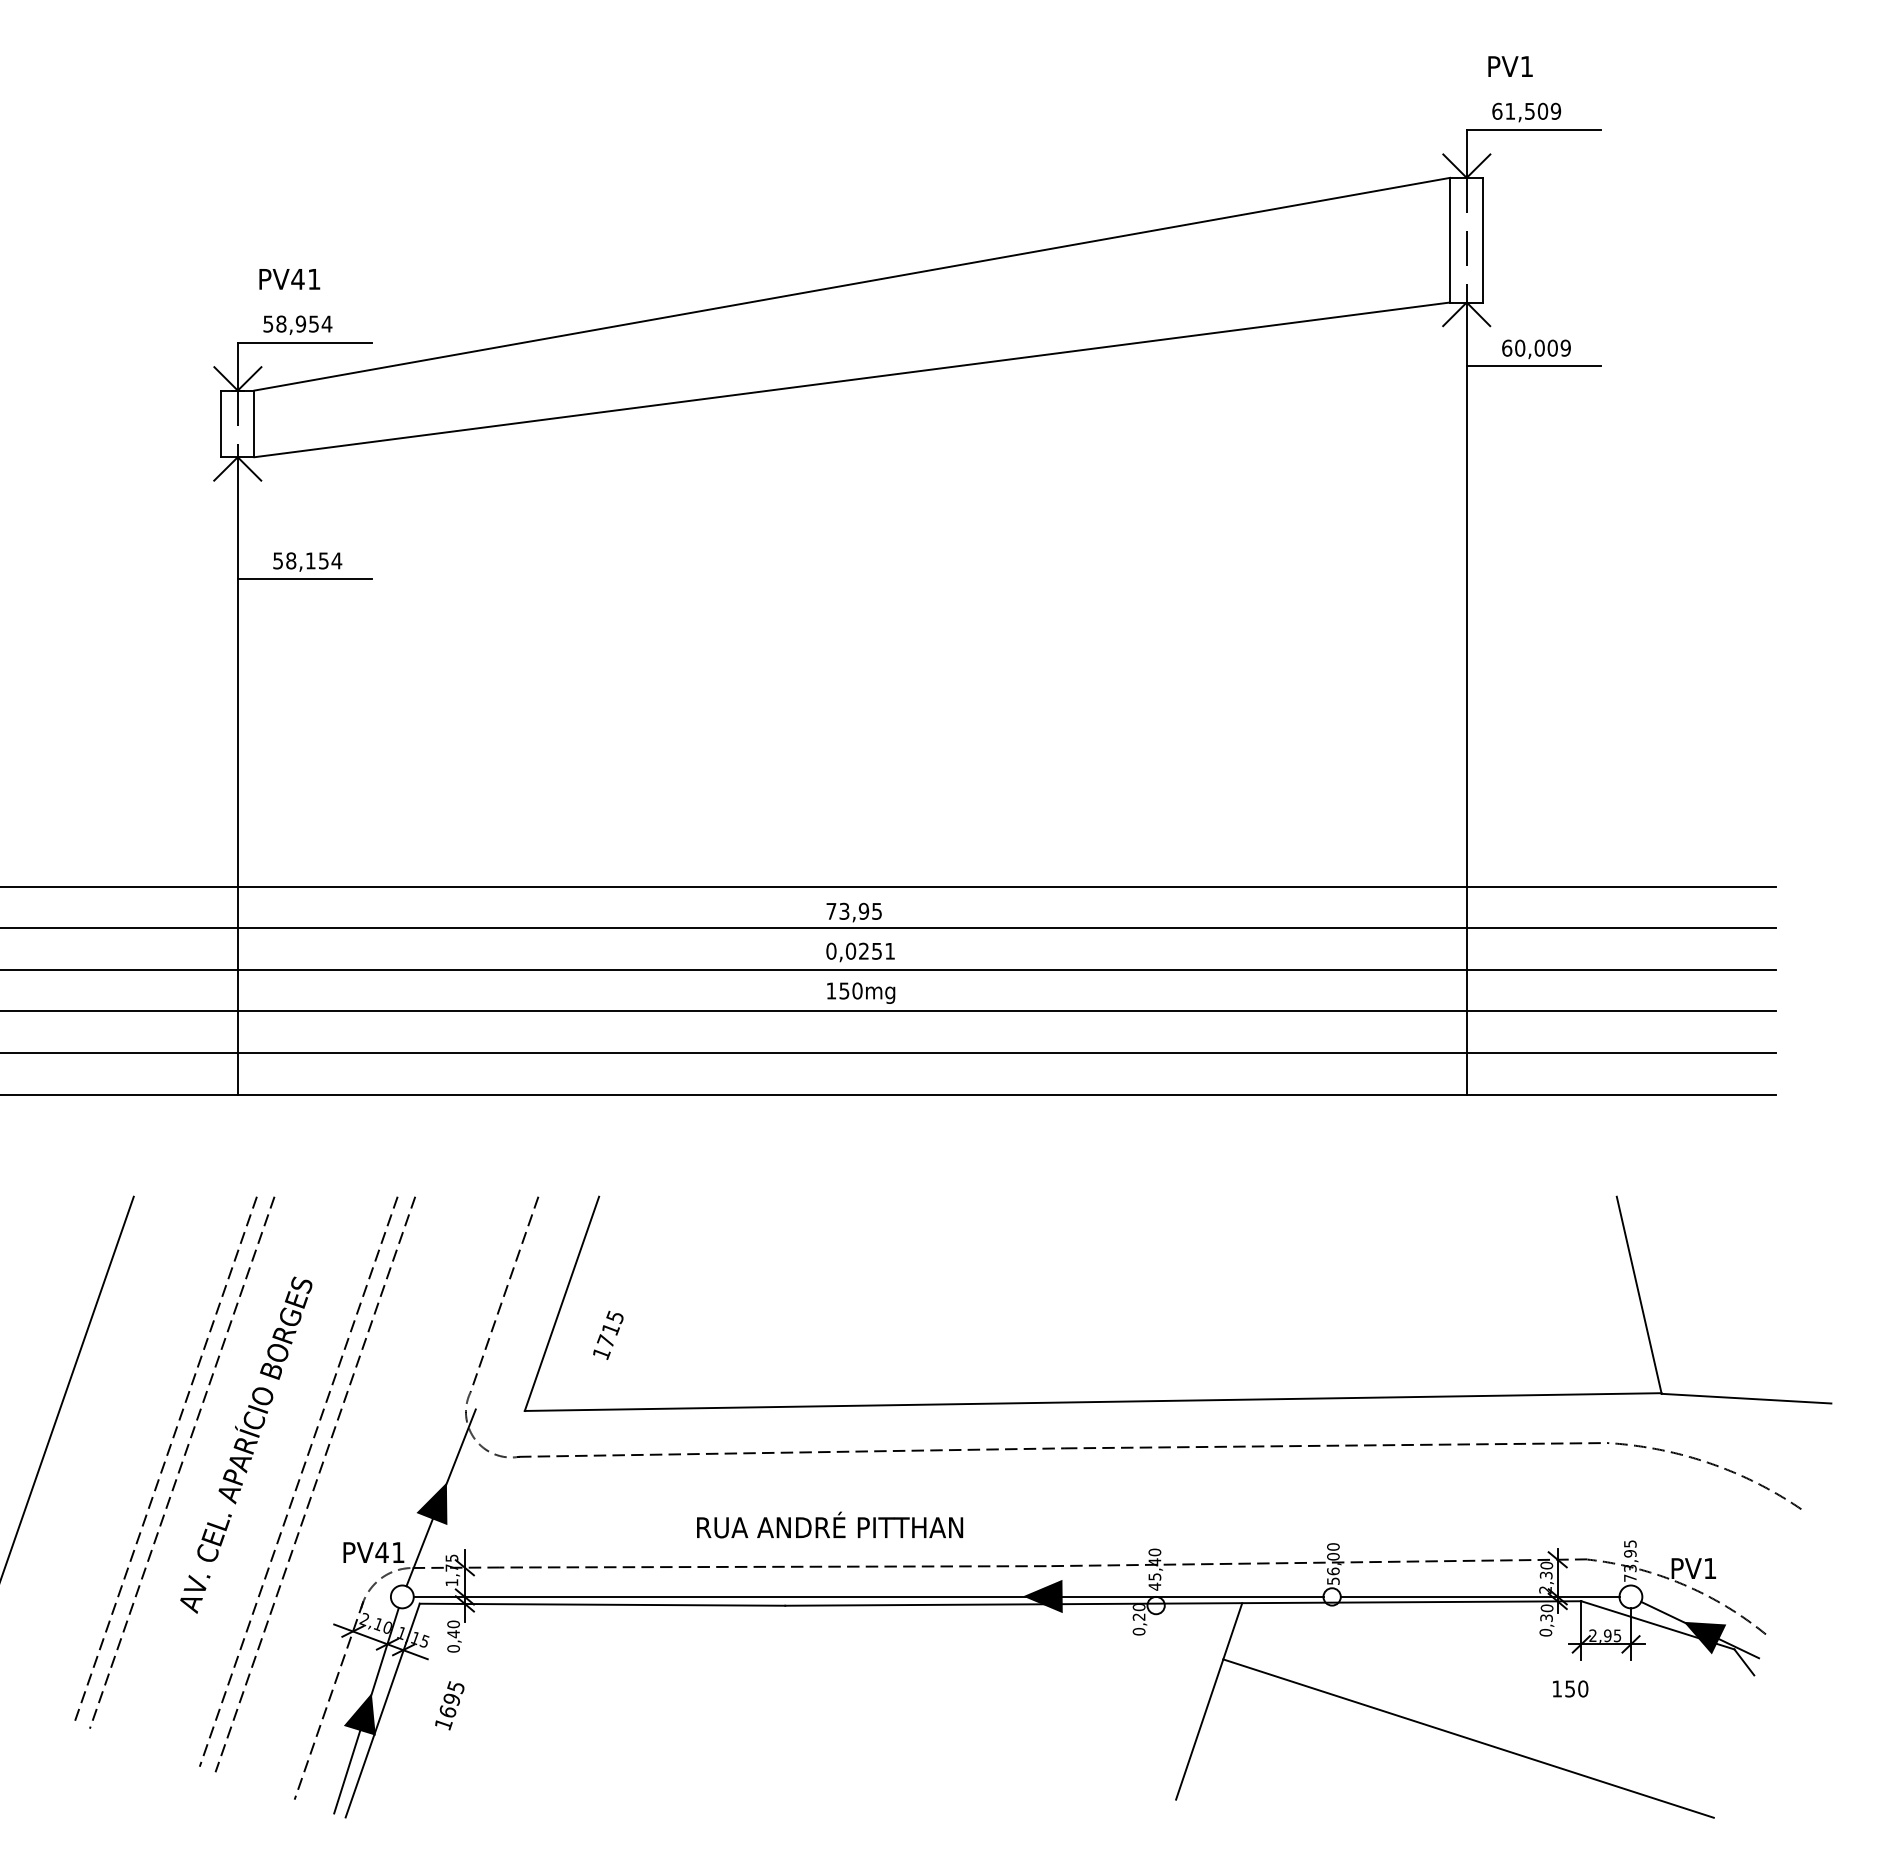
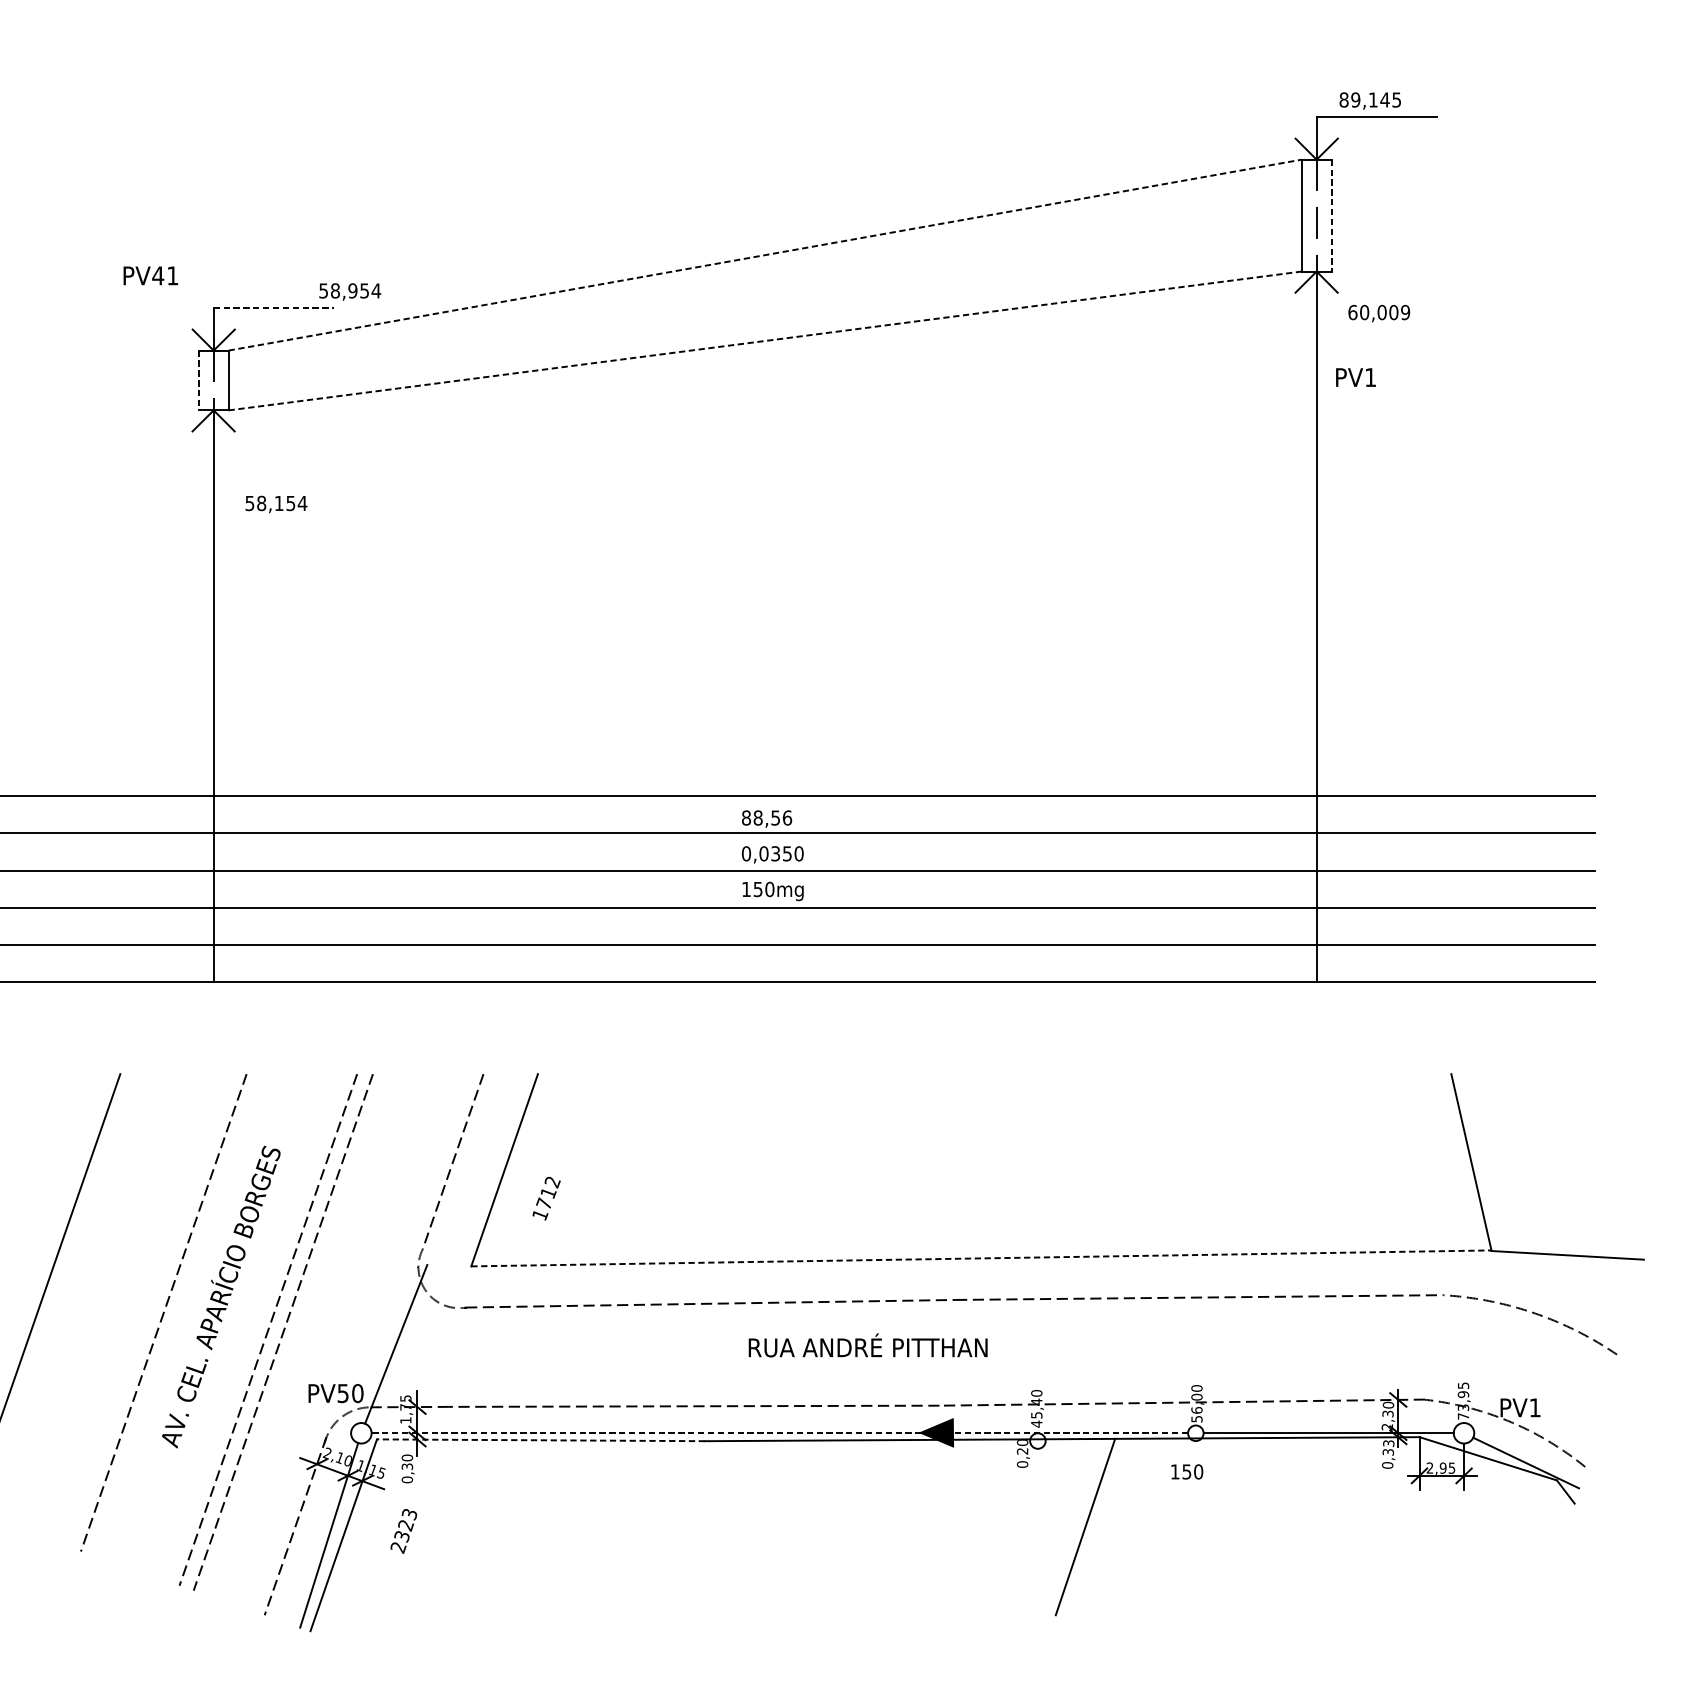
text: (1510, 66) -> (1355, 377), moved
text: (1526, 110) -> (1370, 99), 61,509 -> 89,145
line: (1483, 240) -> (1331, 215), solid -> dashed
text: (289, 279) -> (150, 276), moved
line: (852, 284) -> (765, 255), solid -> dashed
text: (297, 324) -> (349, 291), moved
line: (304, 343) -> (273, 308), solid -> dashed
line: (1533, 366) -> (1376, 328), removed
line: (852, 379) -> (765, 340), solid -> dashed
line: (221, 424) -> (199, 381), solid -> dashed
line: (304, 578) -> (273, 519), removed
text: (854, 910) -> (767, 817), 73,95 -> 88,56
text: (877, 950) -> (787, 853), 0,0251 -> 0,0350
text: (615, 1317) -> (552, 1182), 1715 -> 1712
line: (1093, 1402) -> (981, 1258), solid -> dashed
line: (165, 1461) -> (148, 1311), removed
fill: (431, 1503) -> (387, 1349), removed
text: (830, 1524) -> (868, 1344), moved
text: (389, 1552) -> (349, 1393), PV41 -> PV50
line: (868, 1596) -> (779, 1432), solid -> dashed
line: (602, 1604) -> (541, 1440), solid -> dashed
text: (1546, 1608) -> (1388, 1443), 0,30 -> 0,33
text: (453, 1634) -> (407, 1467), 0,40 -> 0,30
fill: (1704, 1637) -> (1530, 1469), removed
text: (1570, 1688) -> (1187, 1471), moved
text: (449, 1706) -> (403, 1531), 1695 -> 2323
fill: (359, 1714) -> (322, 1538), removed
line: (1468, 1738) -> (1318, 1560), removed

